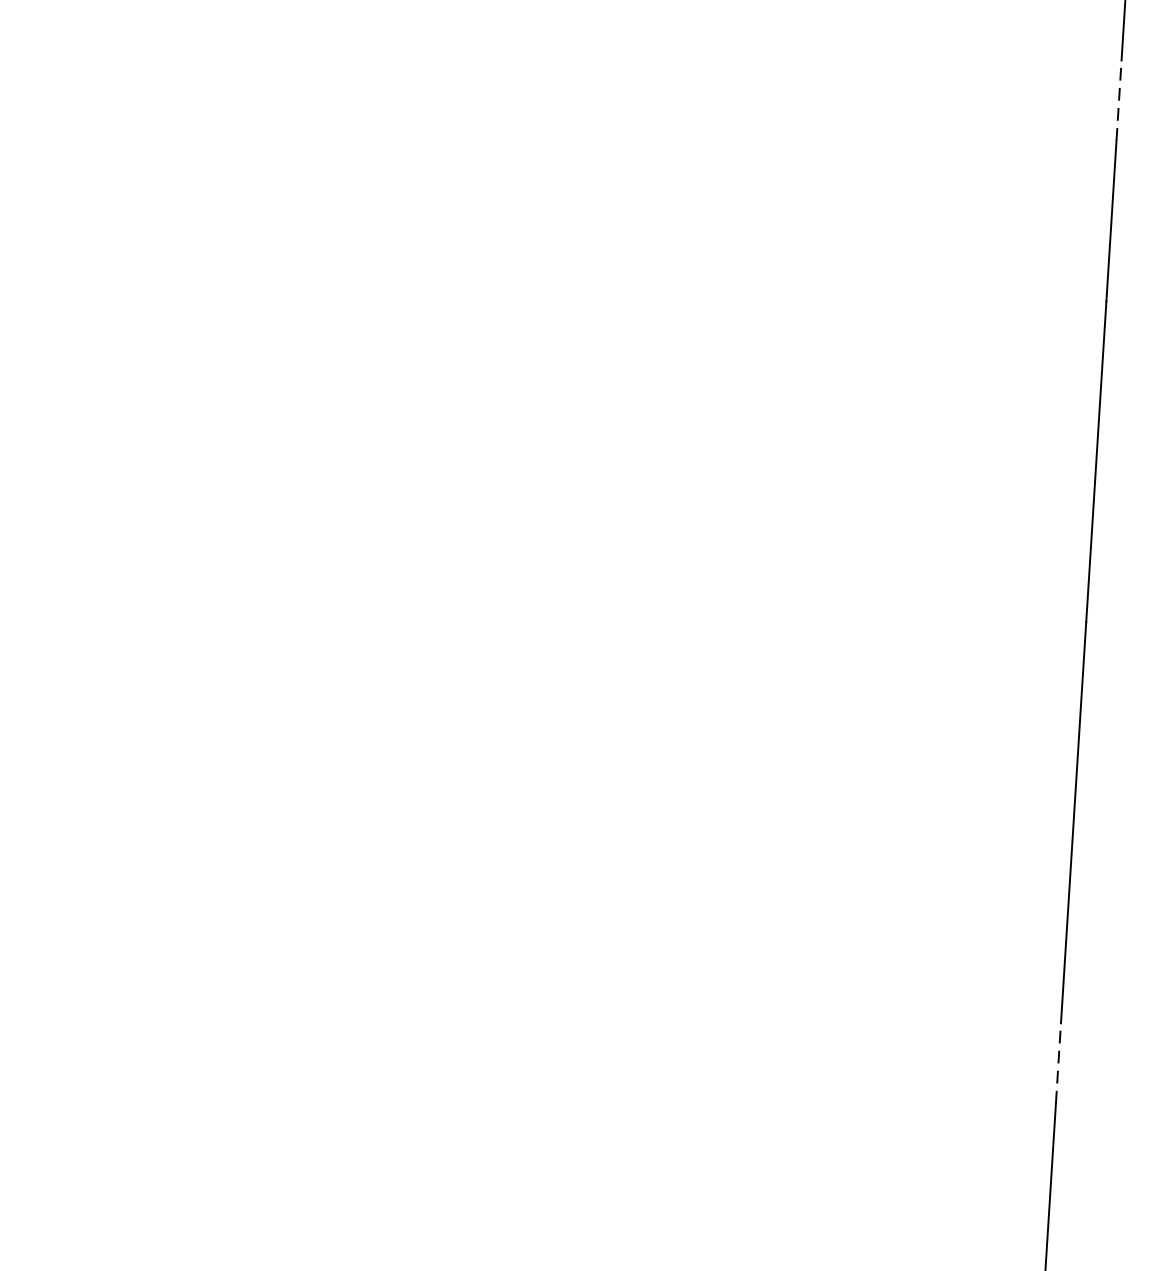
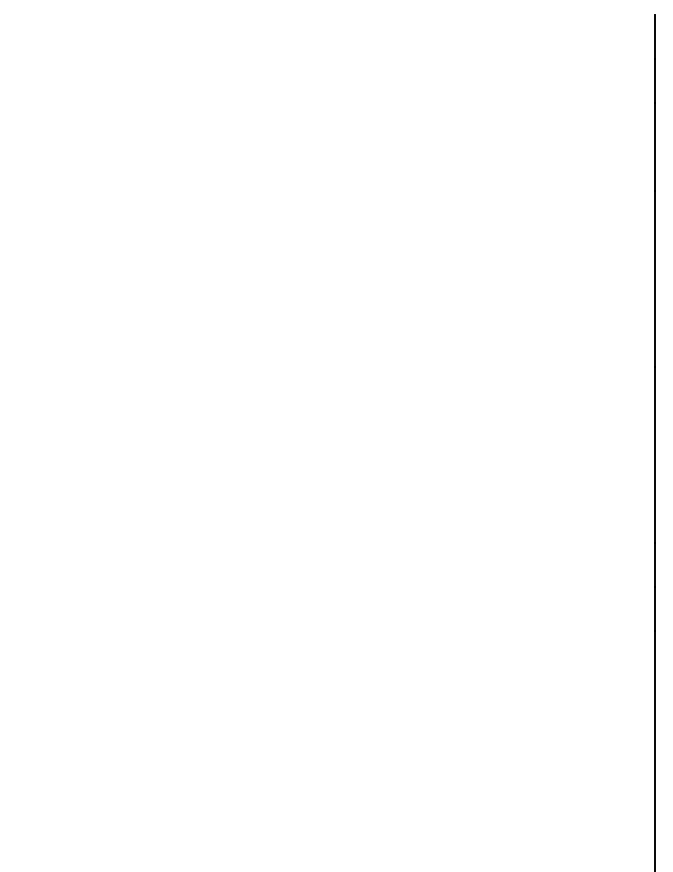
line: (1118, 101) -> (654, 81), dashed -> solid
line: (1058, 1064) -> (654, 609), dashed -> solid

